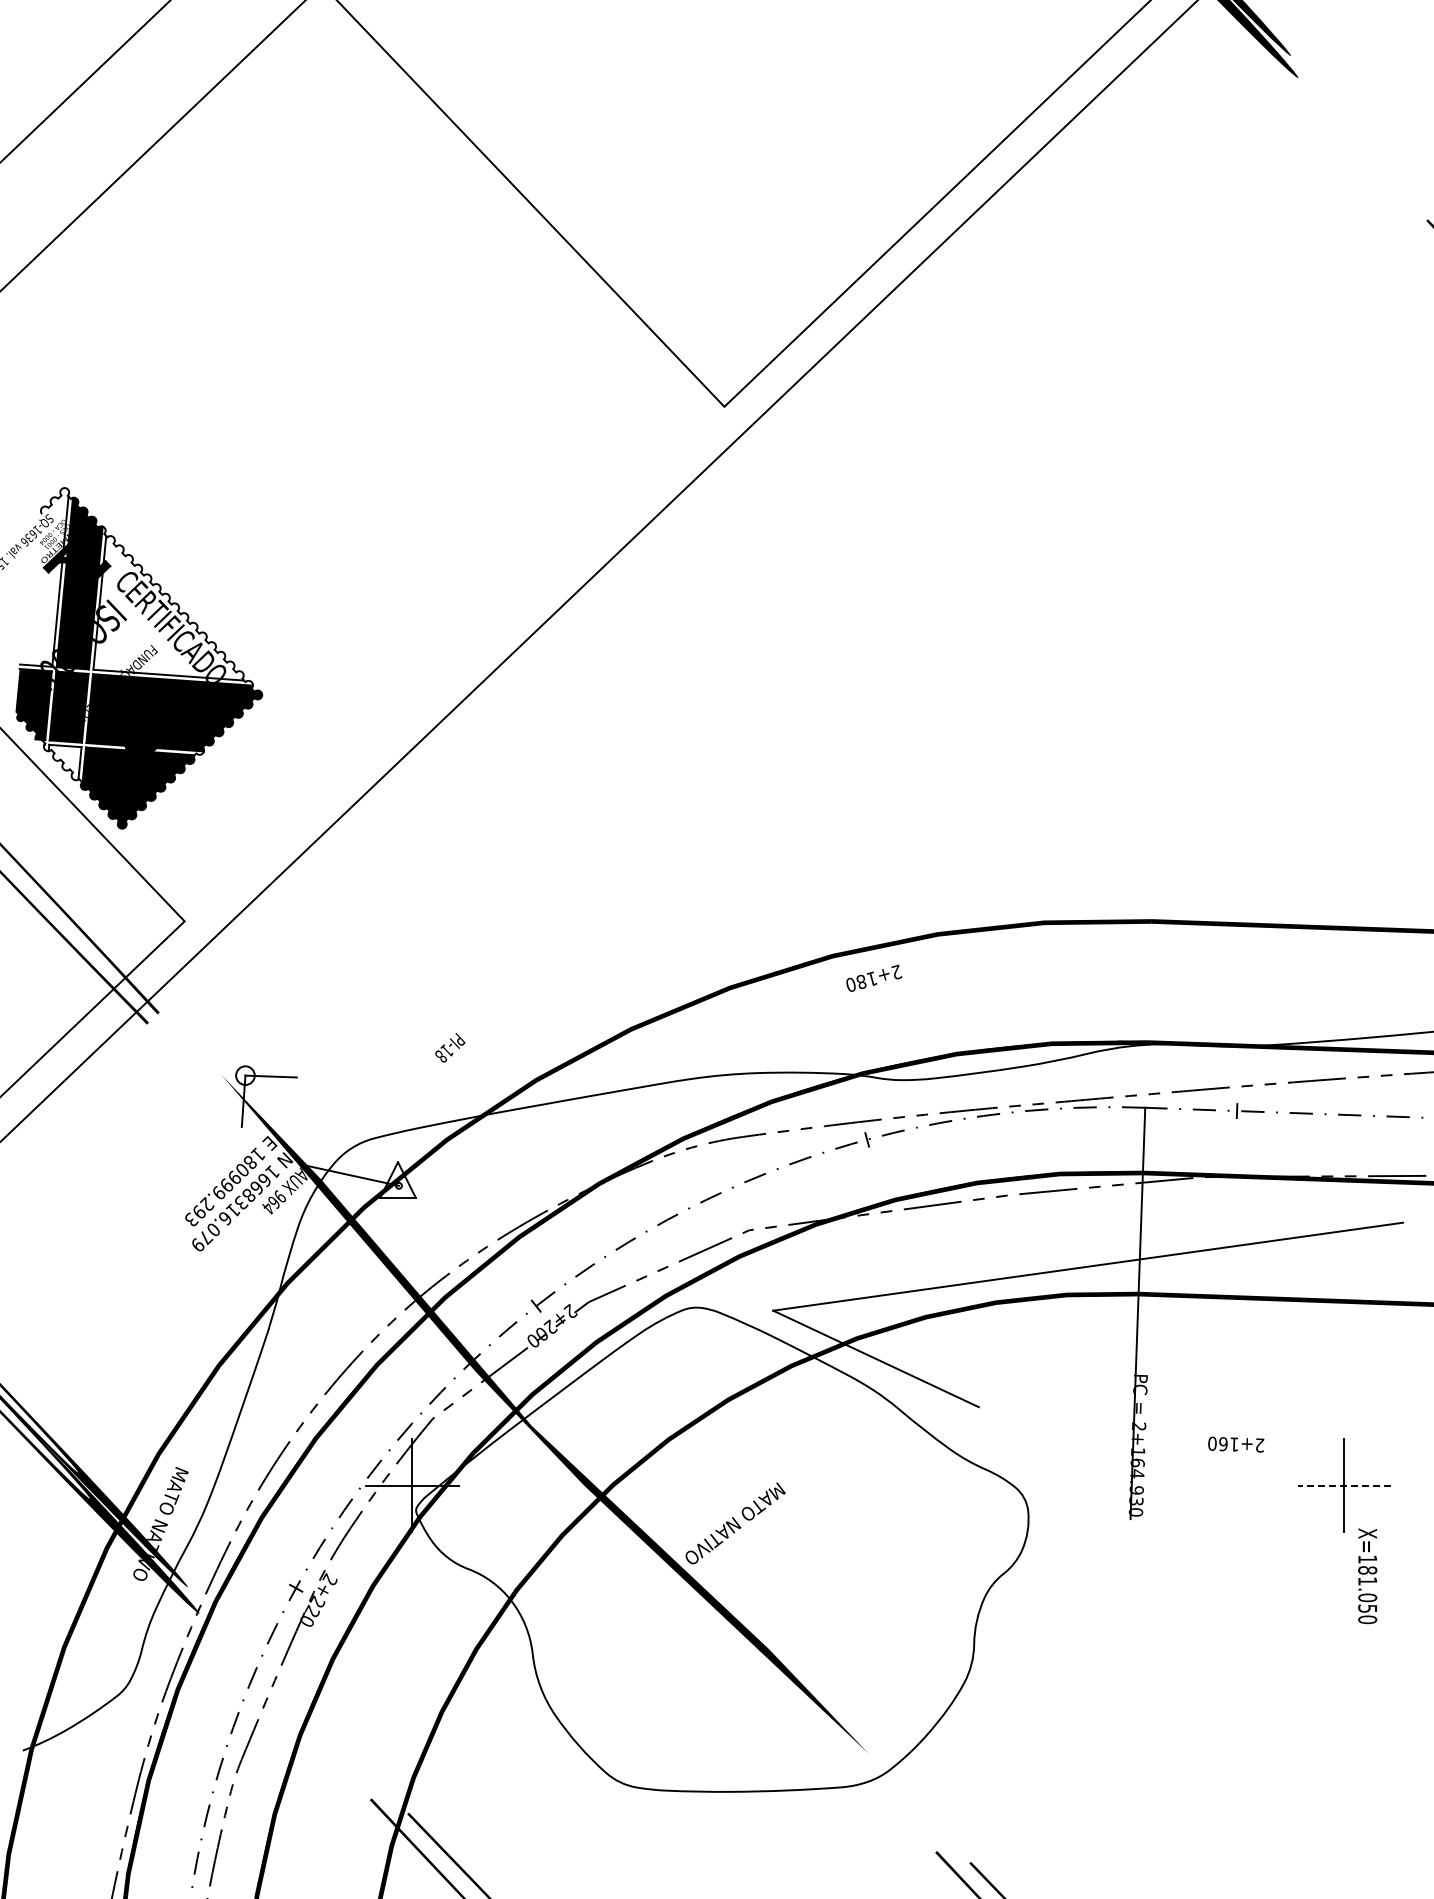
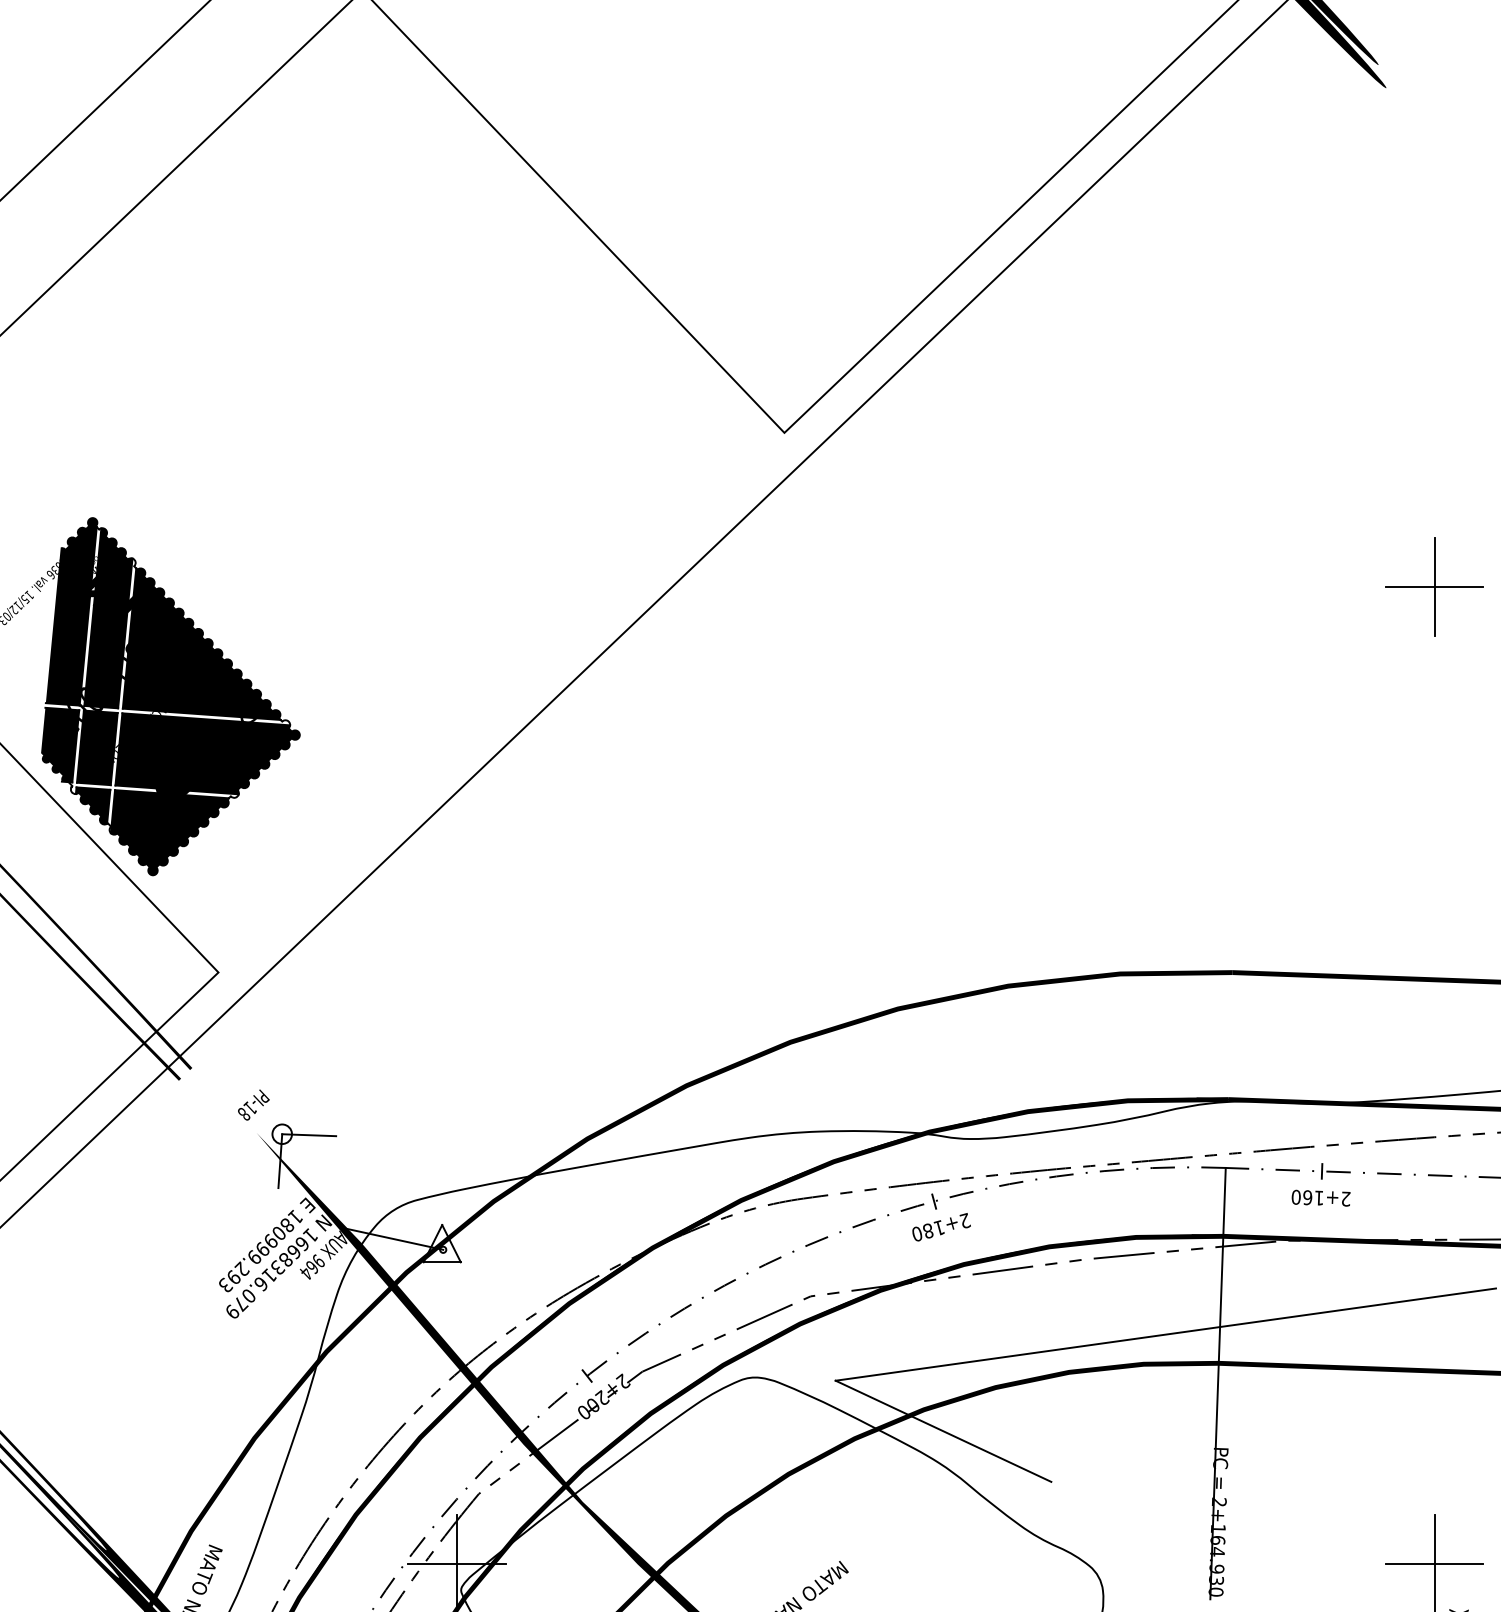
part: (1344, 553) -> (1434, 586), added
fill: (44, 577) -> (71, 611), added
fill: (168, 608) -> (201, 644), added
fill: (64, 762) -> (92, 805), added
text: (874, 977) -> (941, 1226), moved
text: (450, 1047) -> (253, 1104), moved
text: (1236, 1444) -> (1321, 1198), moved
line: (1344, 1485) -> (1434, 1564), dashed -> solid

